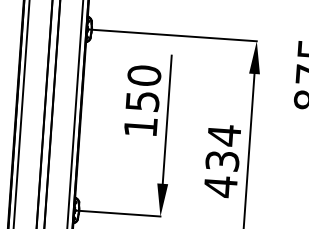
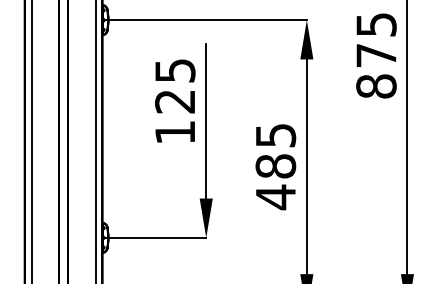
text: (143, 87) -> (175, 85), 150 -> 125
text: (223, 147) -> (275, 150), 434 -> 485

